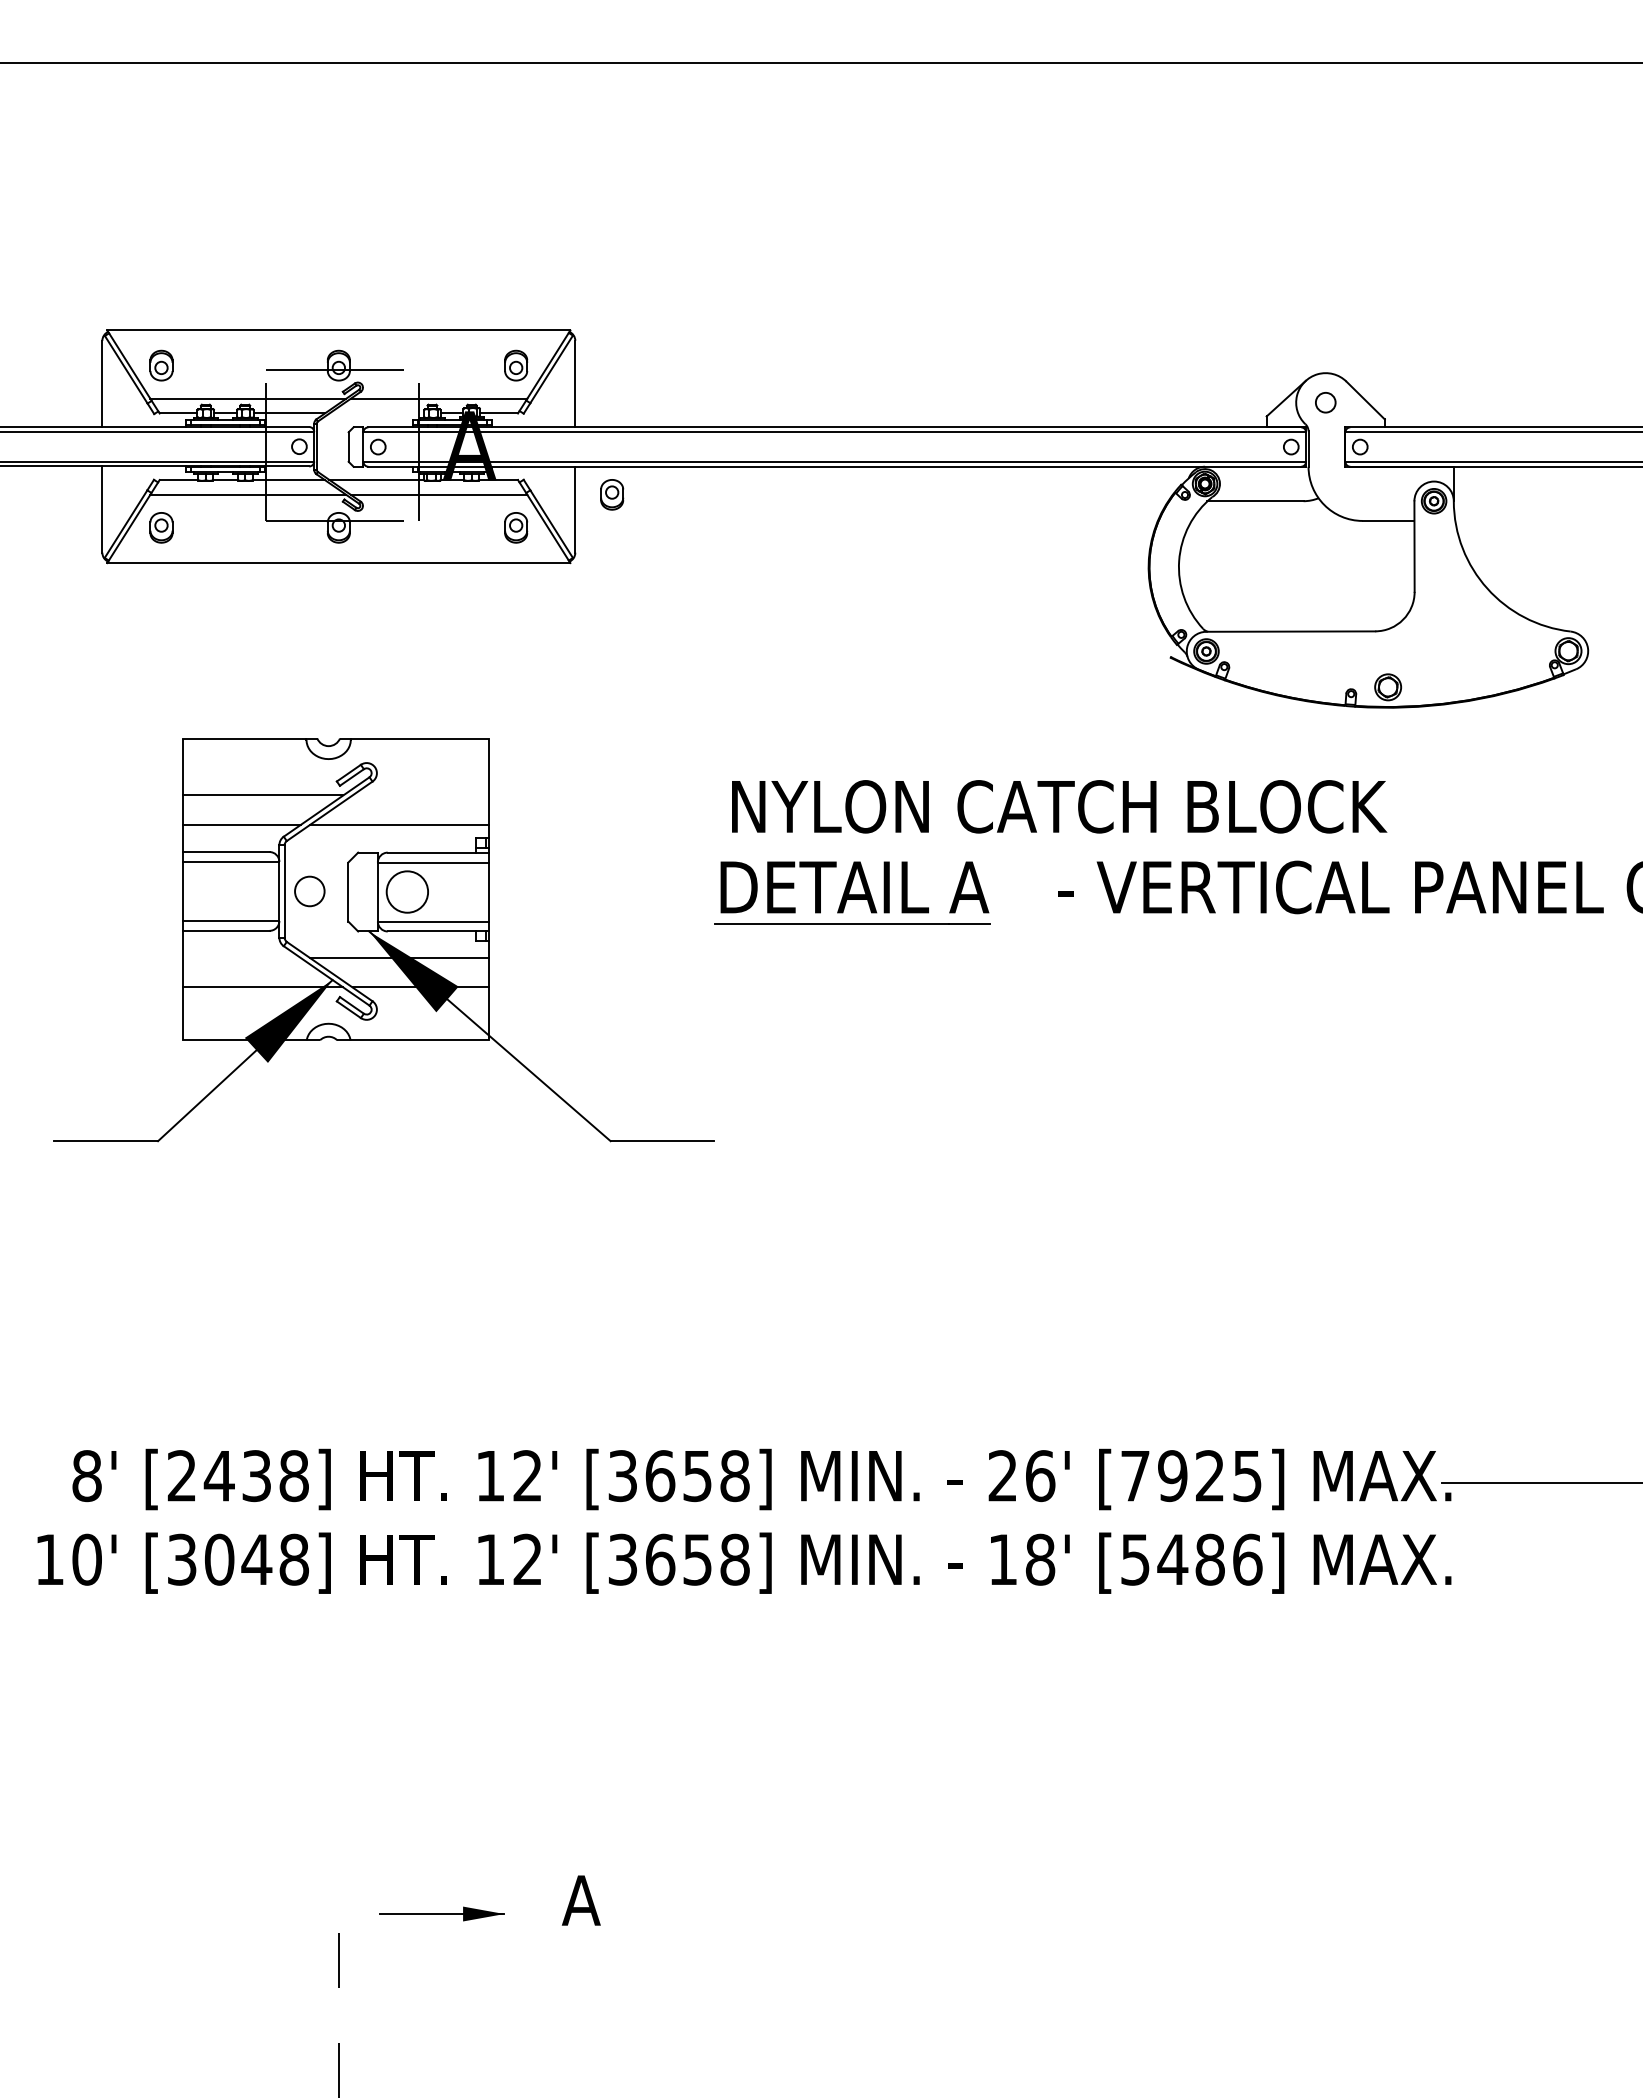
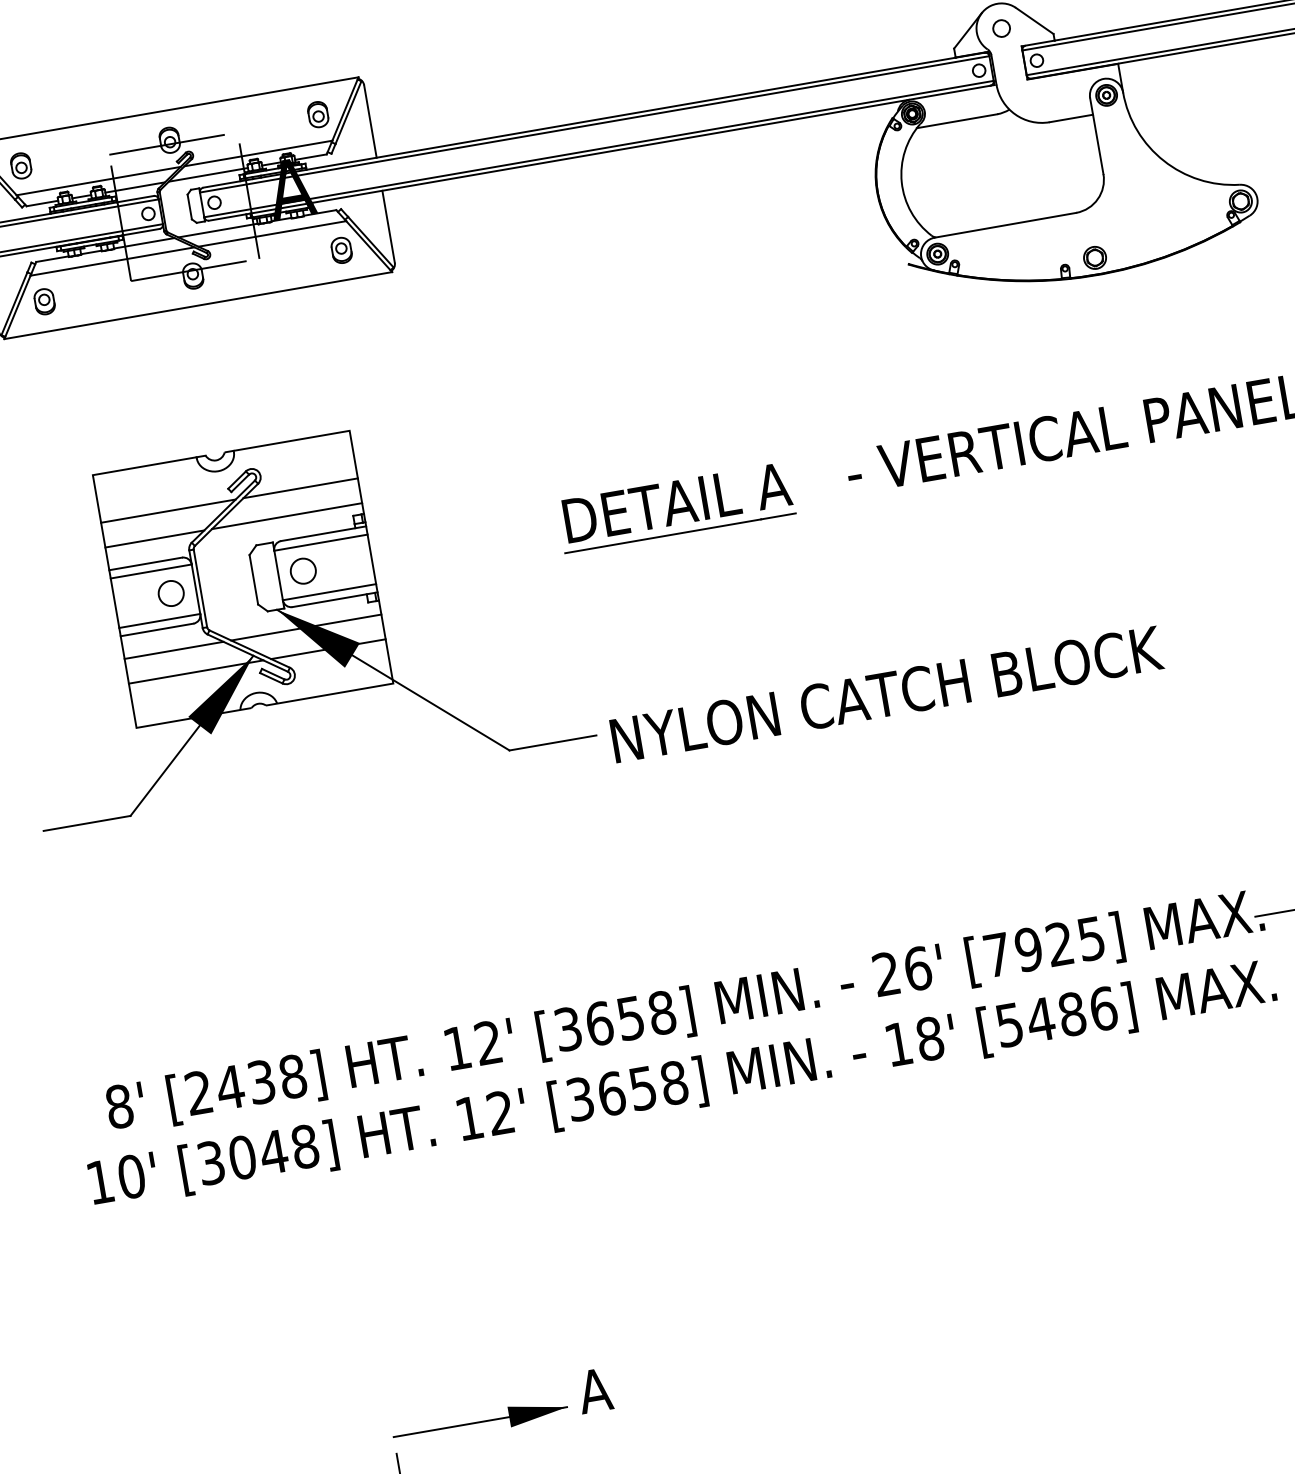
line: (376, 413) -> (208, 174), added
part: (612, 494) -> (417, 208), removed
line: (420, 795) -> (300, 488), added
text: (1059, 806) -> (886, 694), moved
circle: (309, 891) -> (170, 593), moved
circle: (407, 891) -> (303, 570), size x0.71
line: (241, 957) -> (173, 650), added
part: (442, 1913) -> (480, 1421), size x1.67

